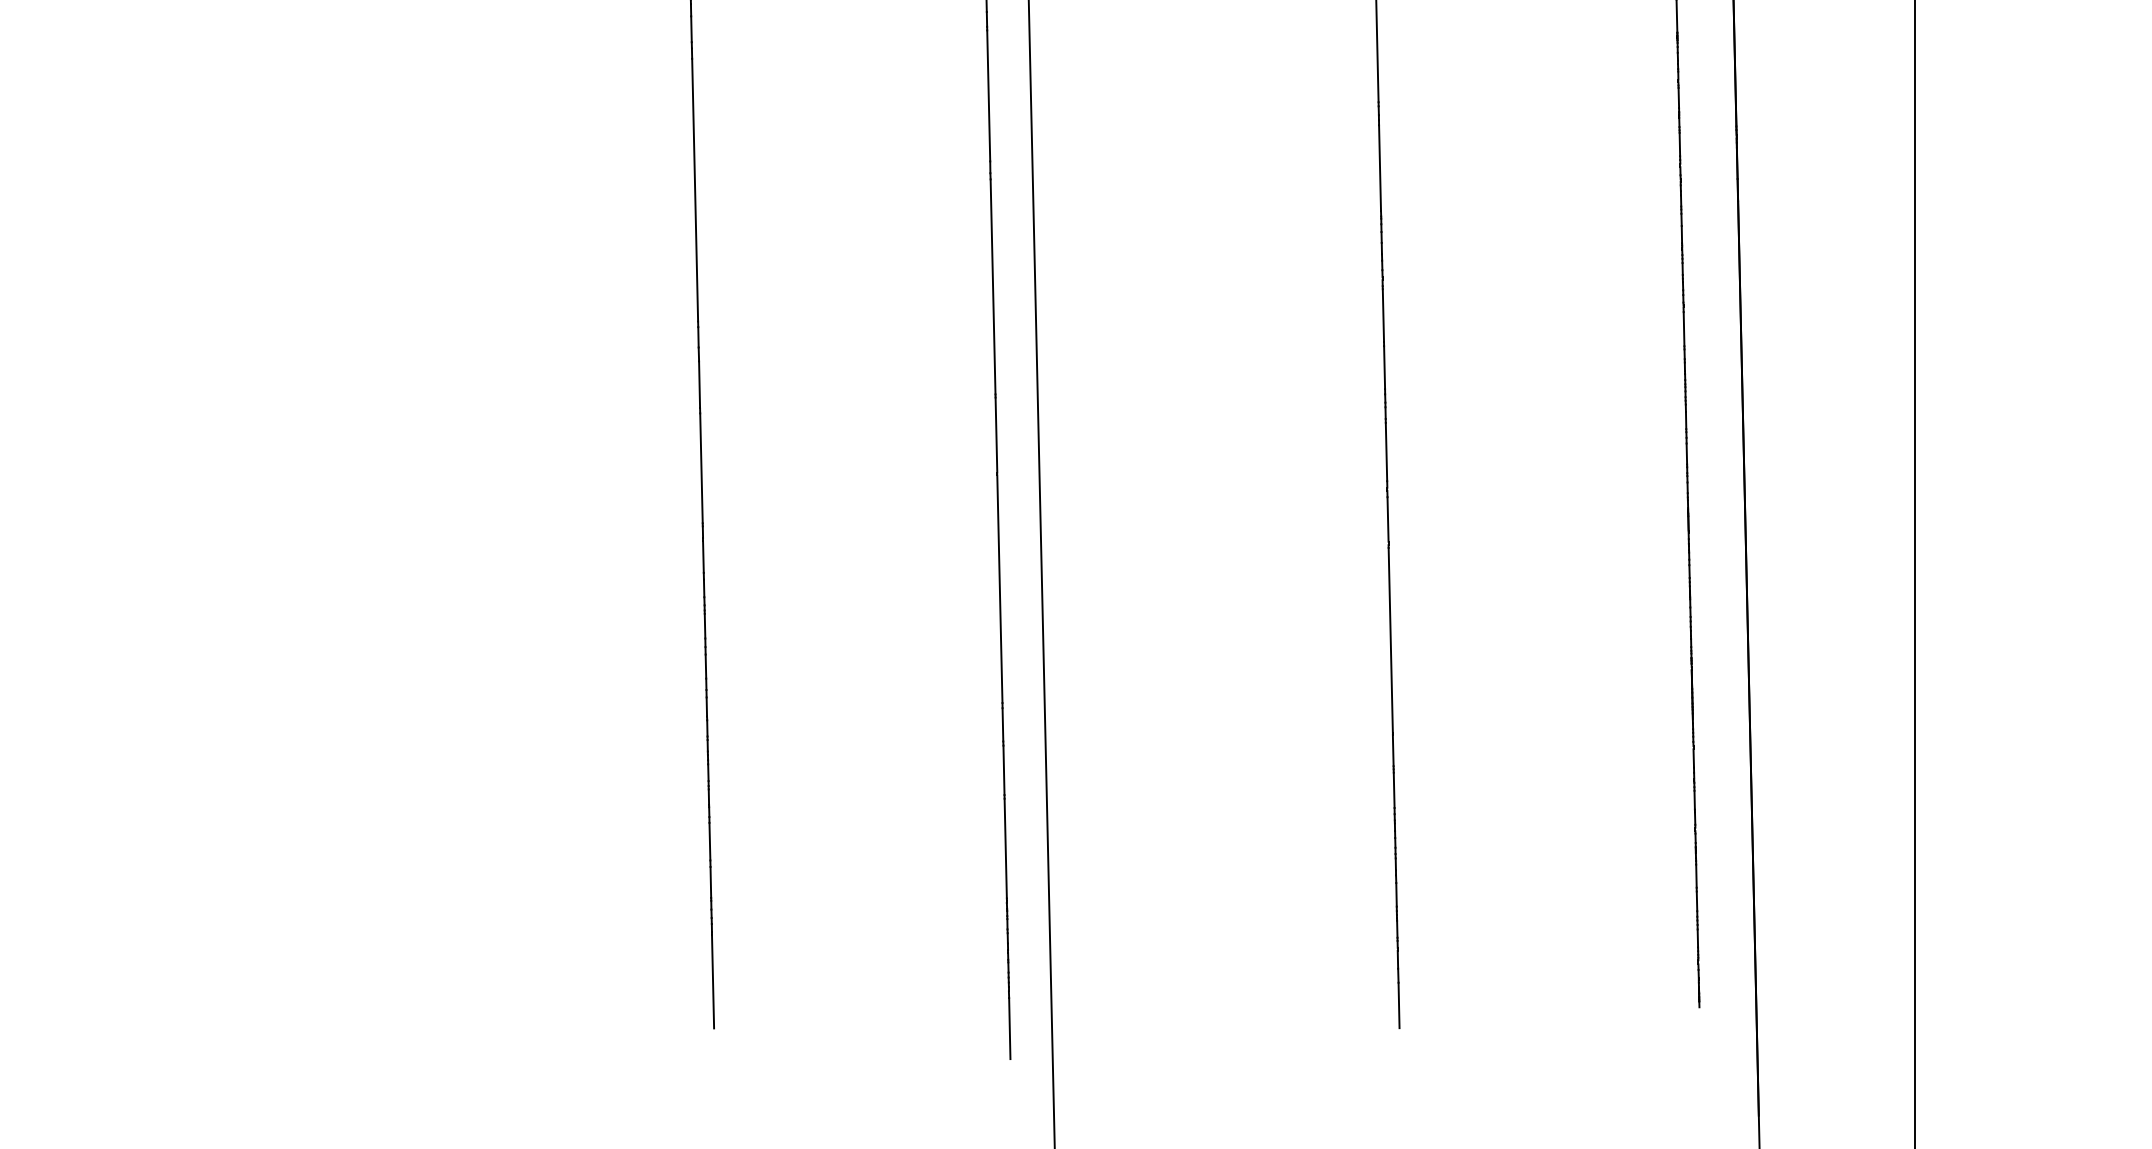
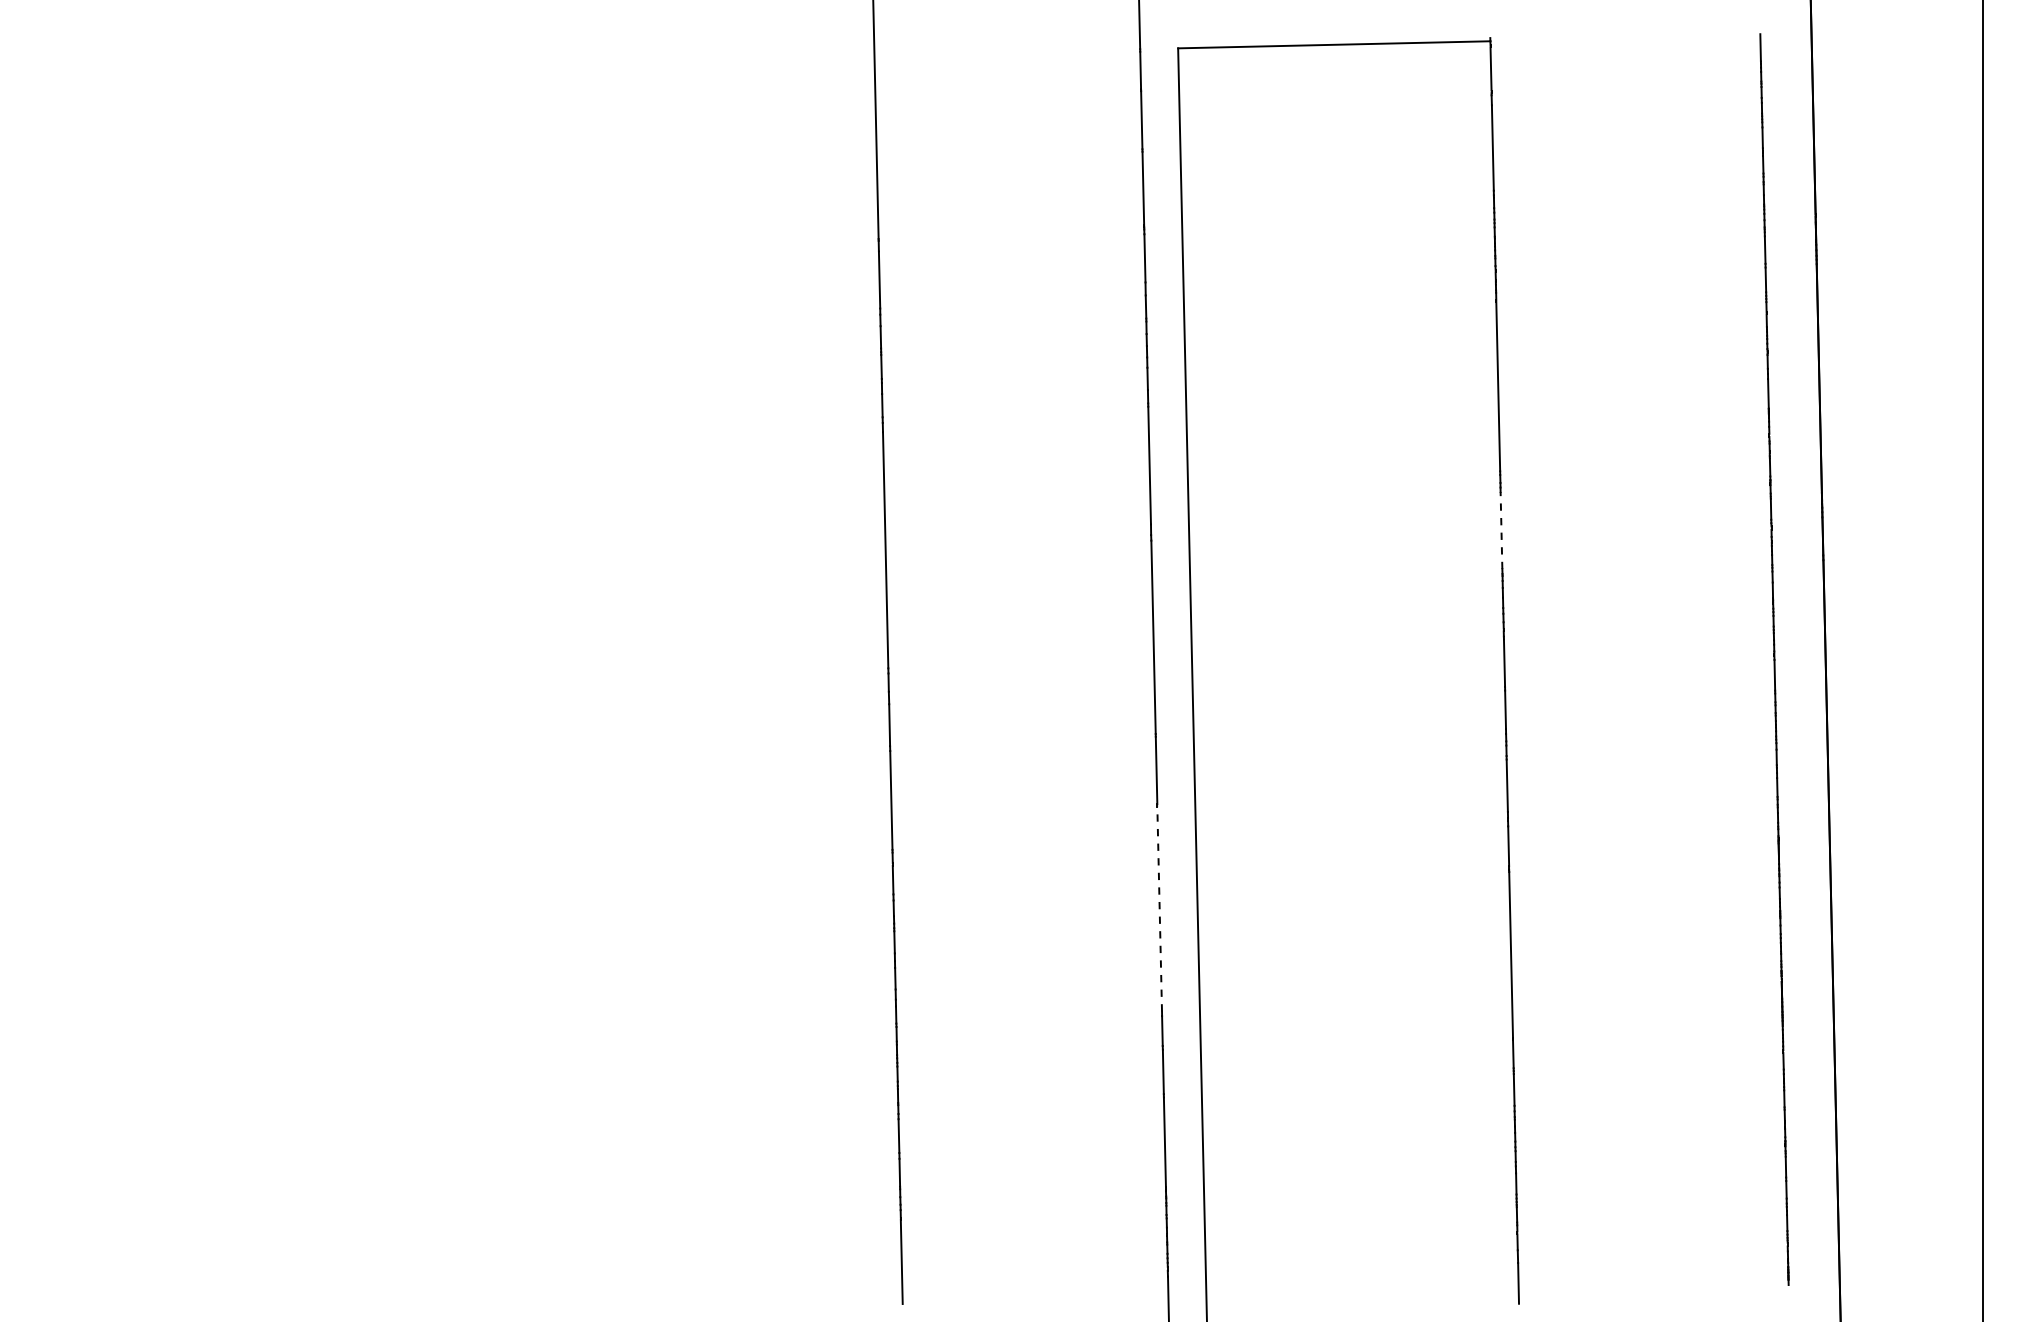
line: (1380, 168) -> (1501, 530), solid -> dashed
line: (999, 588) -> (1159, 908), solid -> dashed

